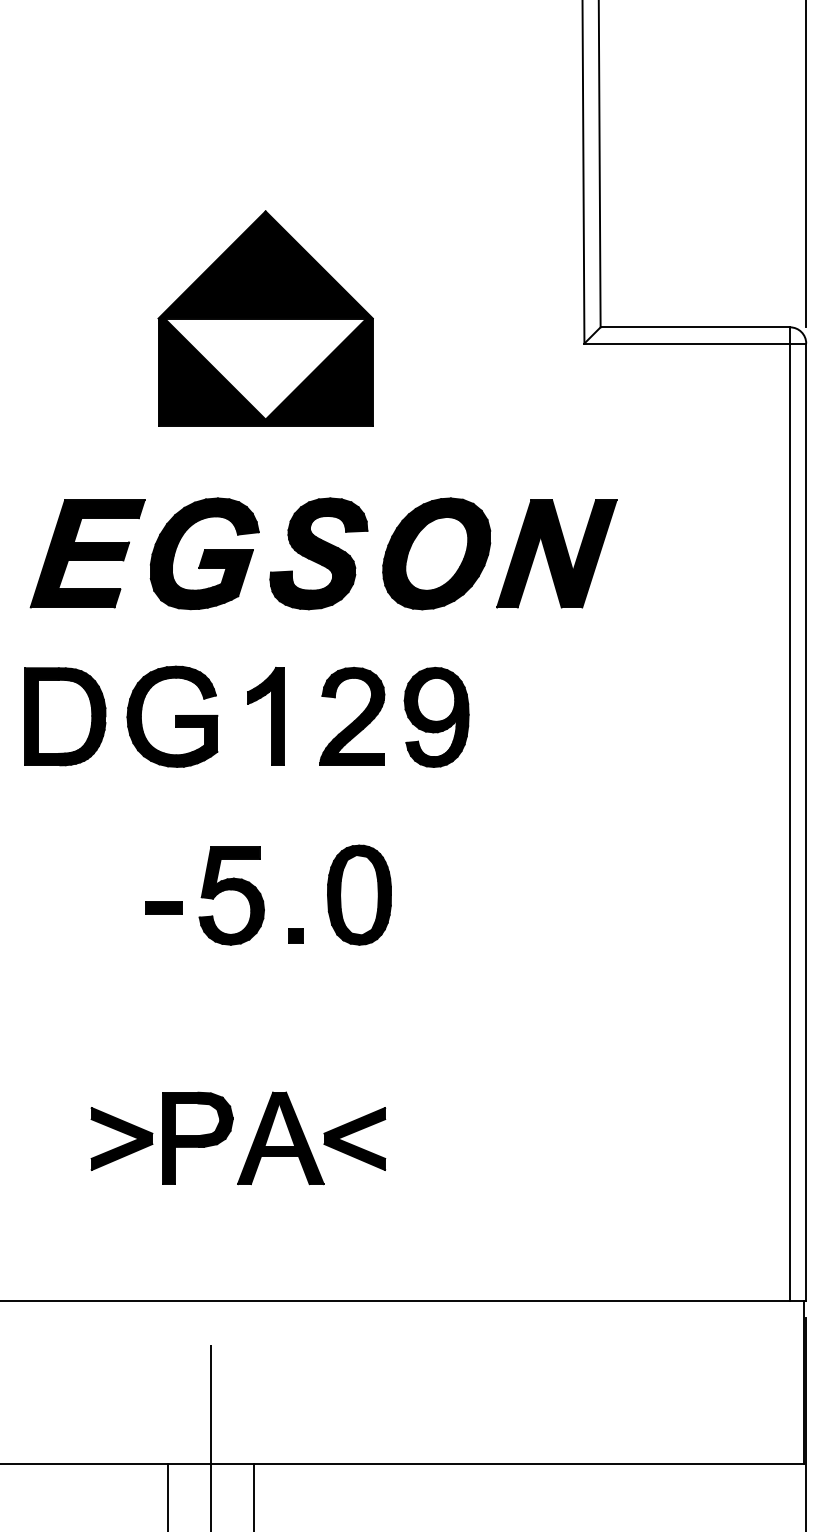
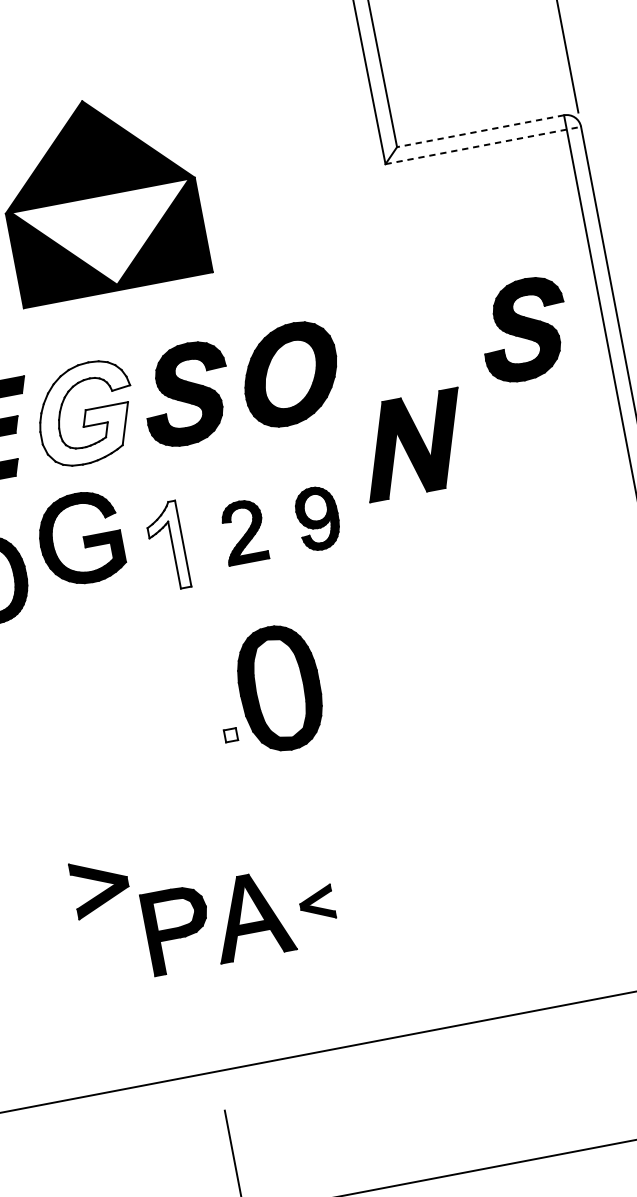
line: (695, 327) -> (480, 131), solid -> dashed
line: (695, 343) -> (483, 145), solid -> dashed
fill: (204, 553) -> (85, 413), removed
part: (556, 553) -> (413, 444), moved
part: (701, 553) -> (524, 329), added
part: (352, 715) -> (243, 531), size x0.7
part: (172, 716) -> (80, 538), moved
fill: (265, 716) -> (167, 546), removed
part: (436, 716) -> (317, 517), size x0.7
part: (359, 894) -> (279, 687), size x1.4
part: (204, 895) -> (143, 714), removed
fill: (295, 936) -> (230, 735), removed
part: (121, 1138) -> (100, 886), moved
part: (354, 1138) -> (316, 903), size x0.6

